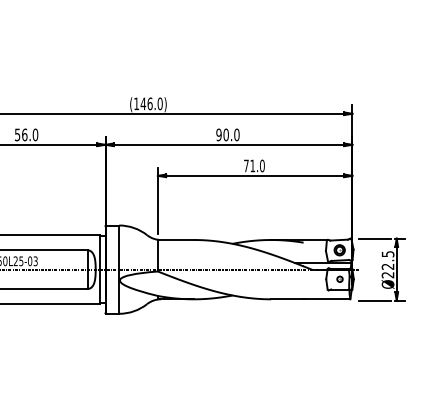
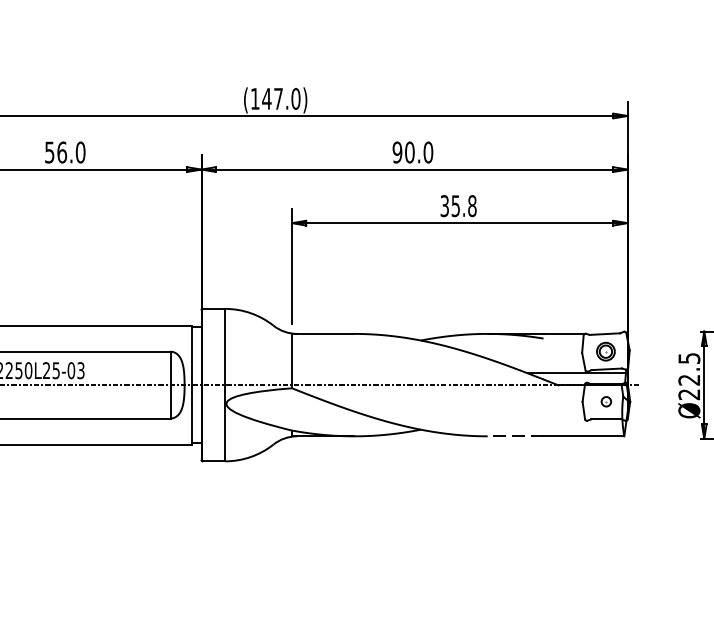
text: (149, 103) -> (277, 98), (146.0) -> (147.0)
text: (254, 165) -> (458, 205), 71.0 -> 35.8
line: (374, 238) -> (665, 331), removed
line: (286, 299) -> (514, 436), solid -> dashed
line: (374, 300) -> (665, 438), removed

